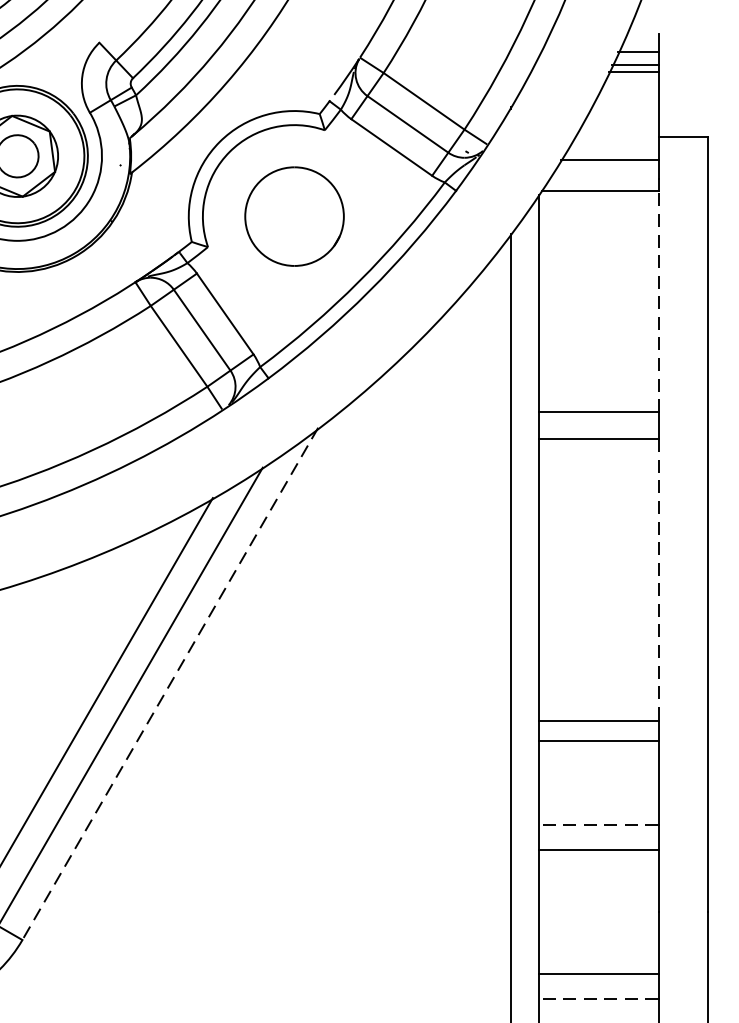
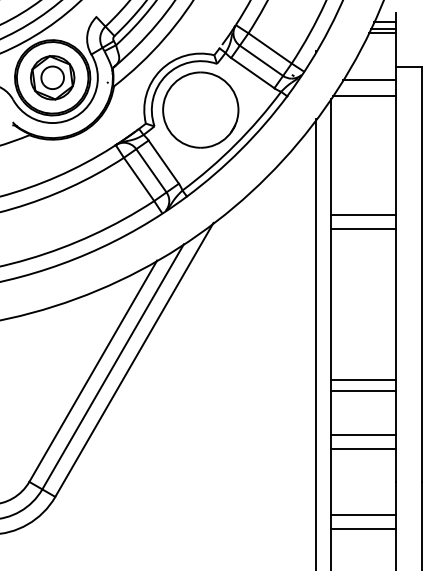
part: (293, 215) -> (200, 109), size x1.43
line: (658, 299) -> (395, 154), dashed -> solid
line: (658, 580) -> (395, 304), dashed -> solid
line: (170, 684) -> (134, 360), dashed -> solid
line: (596, 825) -> (362, 435), dashed -> solid
line: (596, 999) -> (362, 528), dashed -> solid

